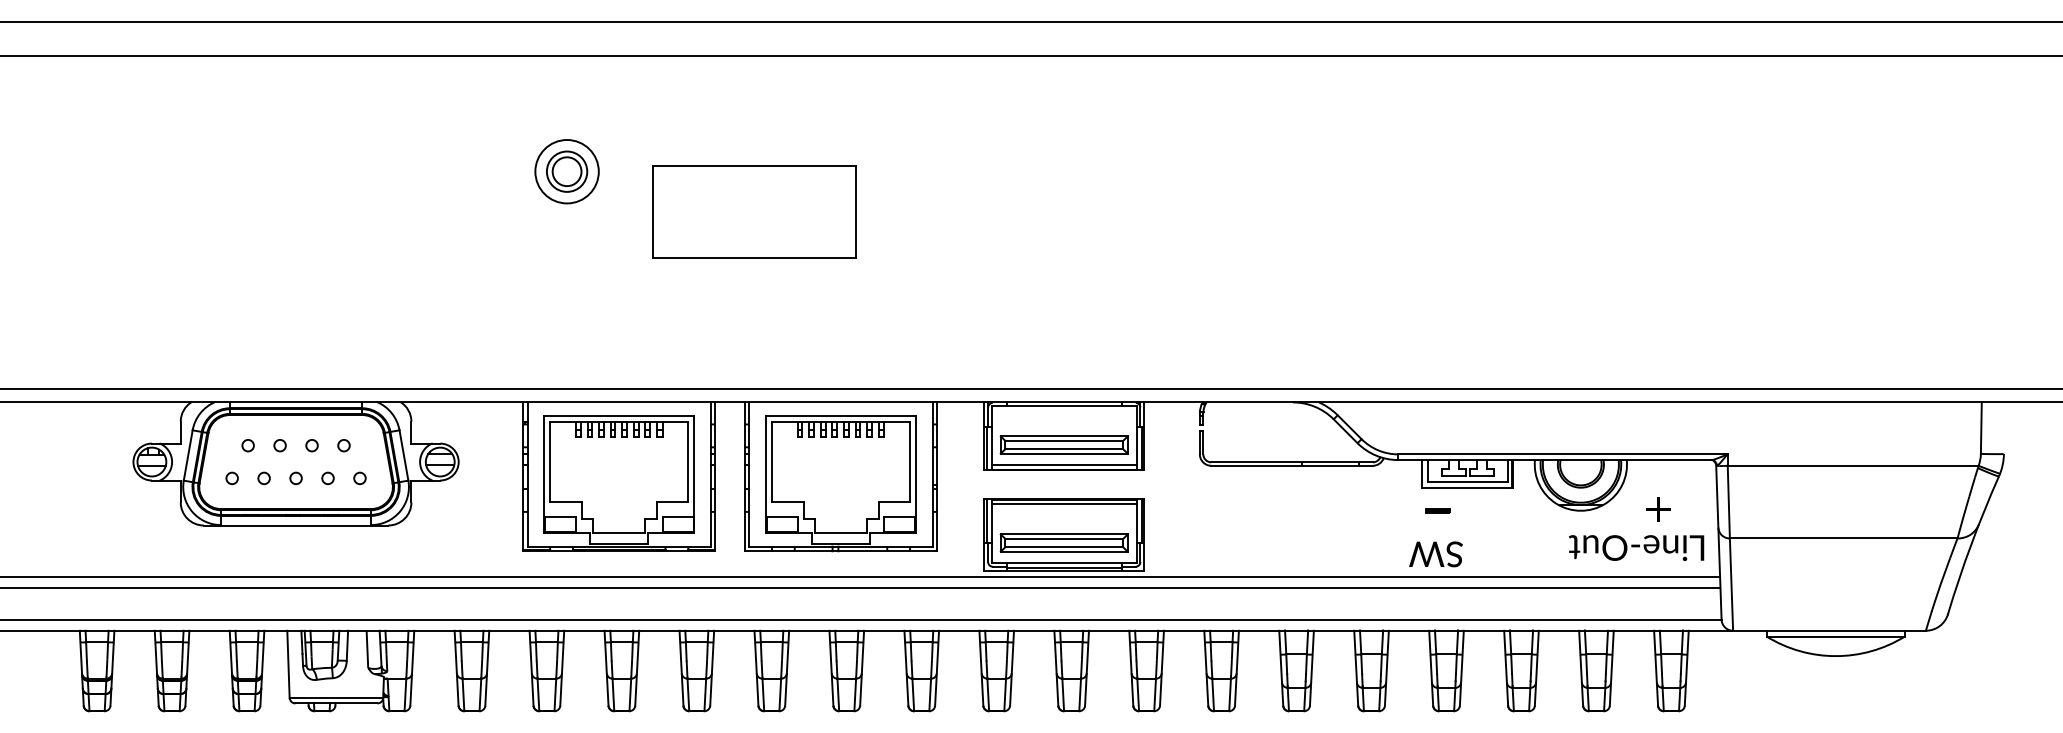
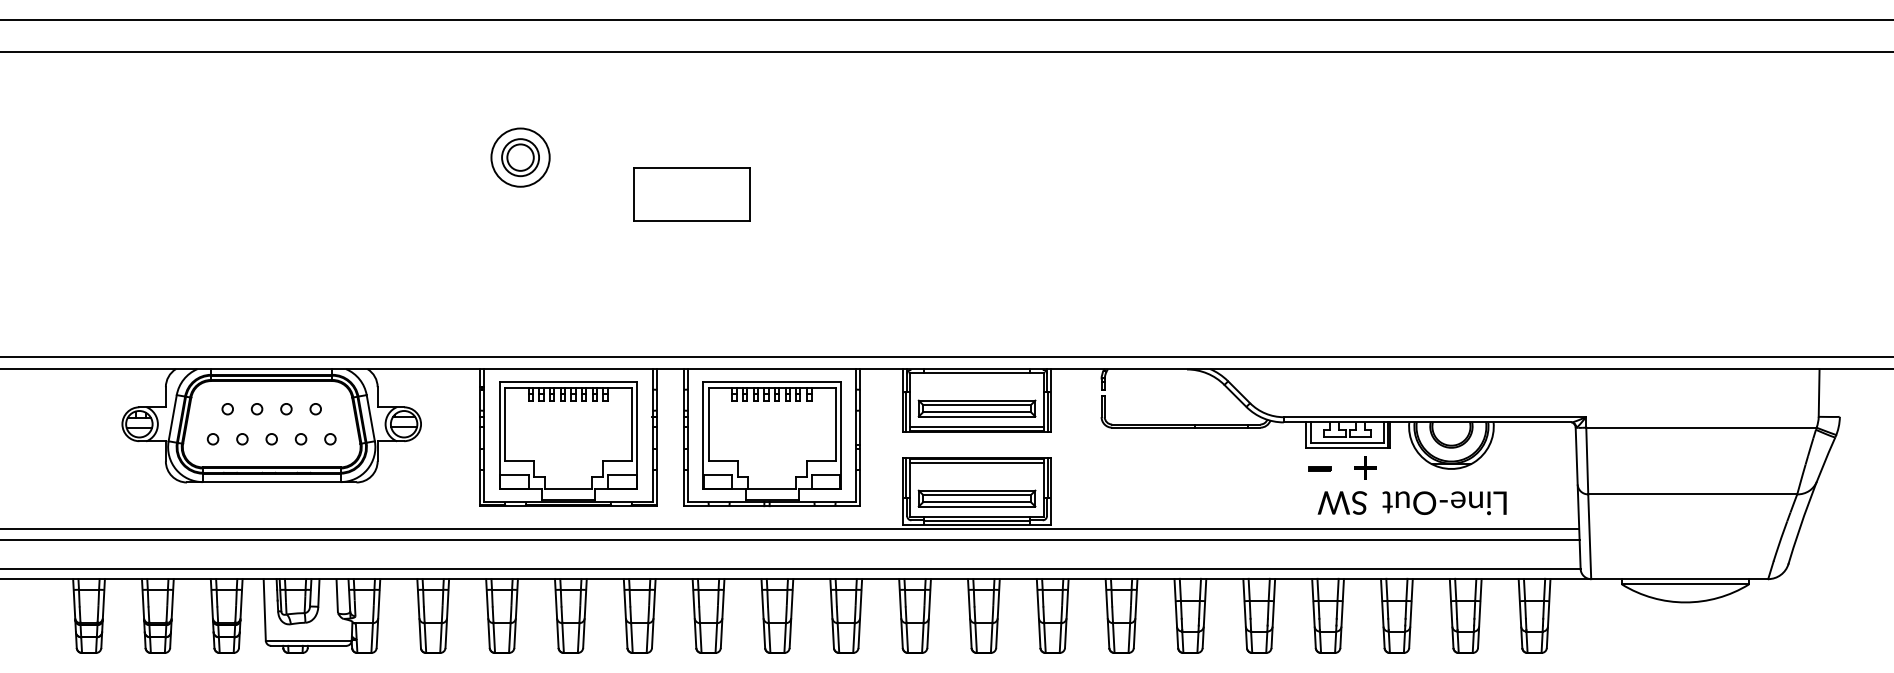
part: (753, 211) -> (691, 194), size x0.62
text: (1658, 509) -> (1365, 467), moved
text: (1636, 548) -> (1444, 503), moved
text: (1436, 553) -> (1342, 502), moved

